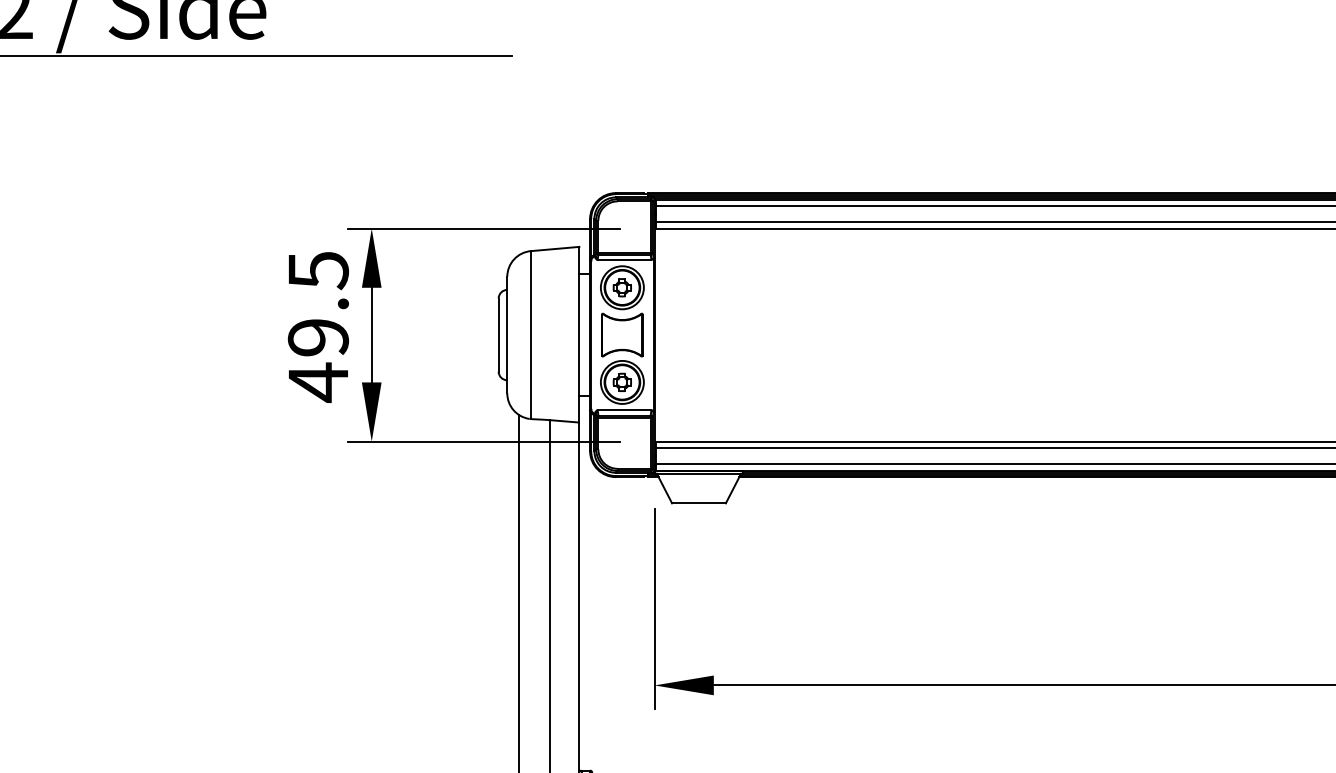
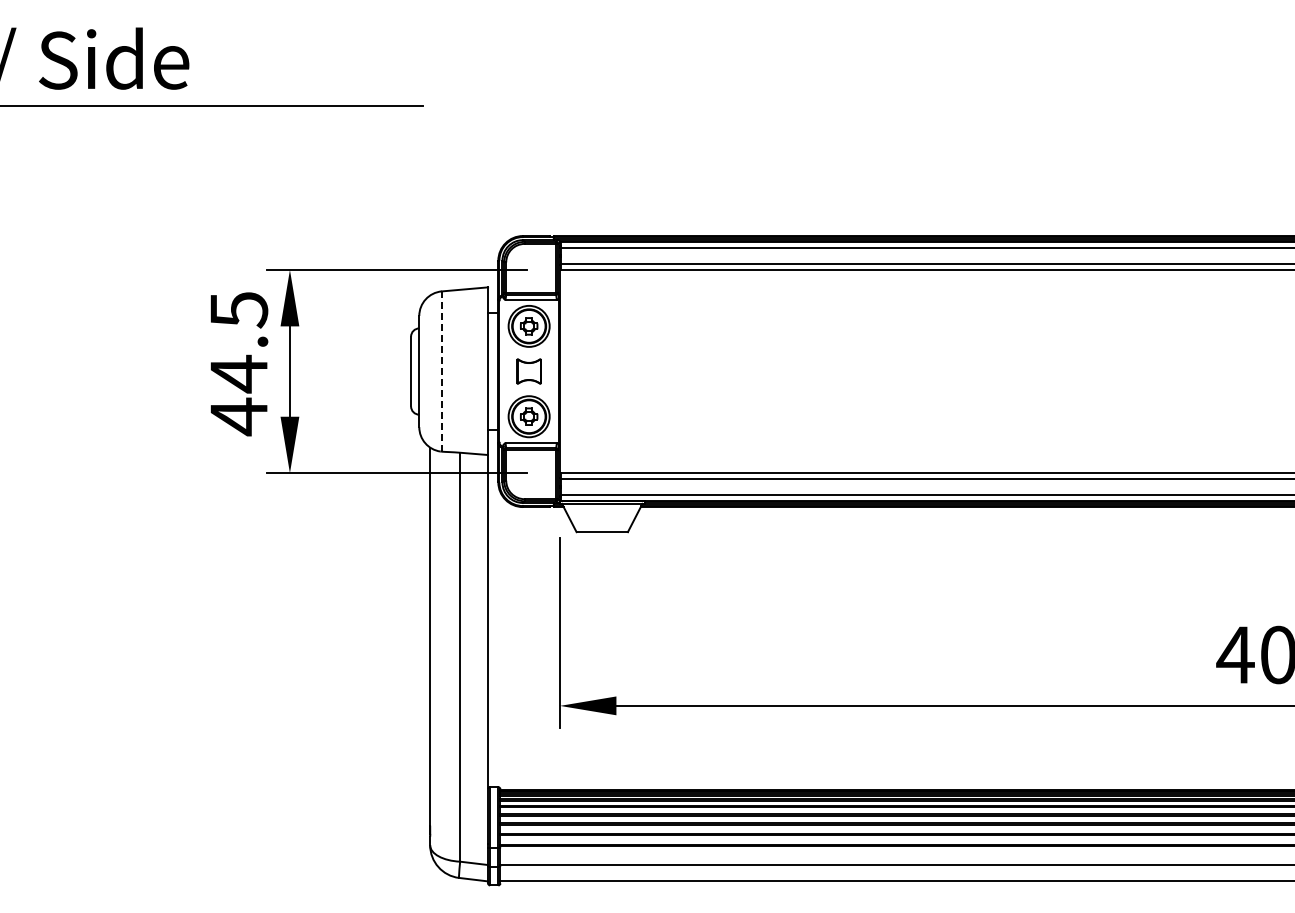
part: (621, 335) -> (528, 371), size x0.6
line: (530, 336) -> (441, 372), solid -> dashed
text: (317, 337) -> (238, 373), 49.5 -> 44.5

